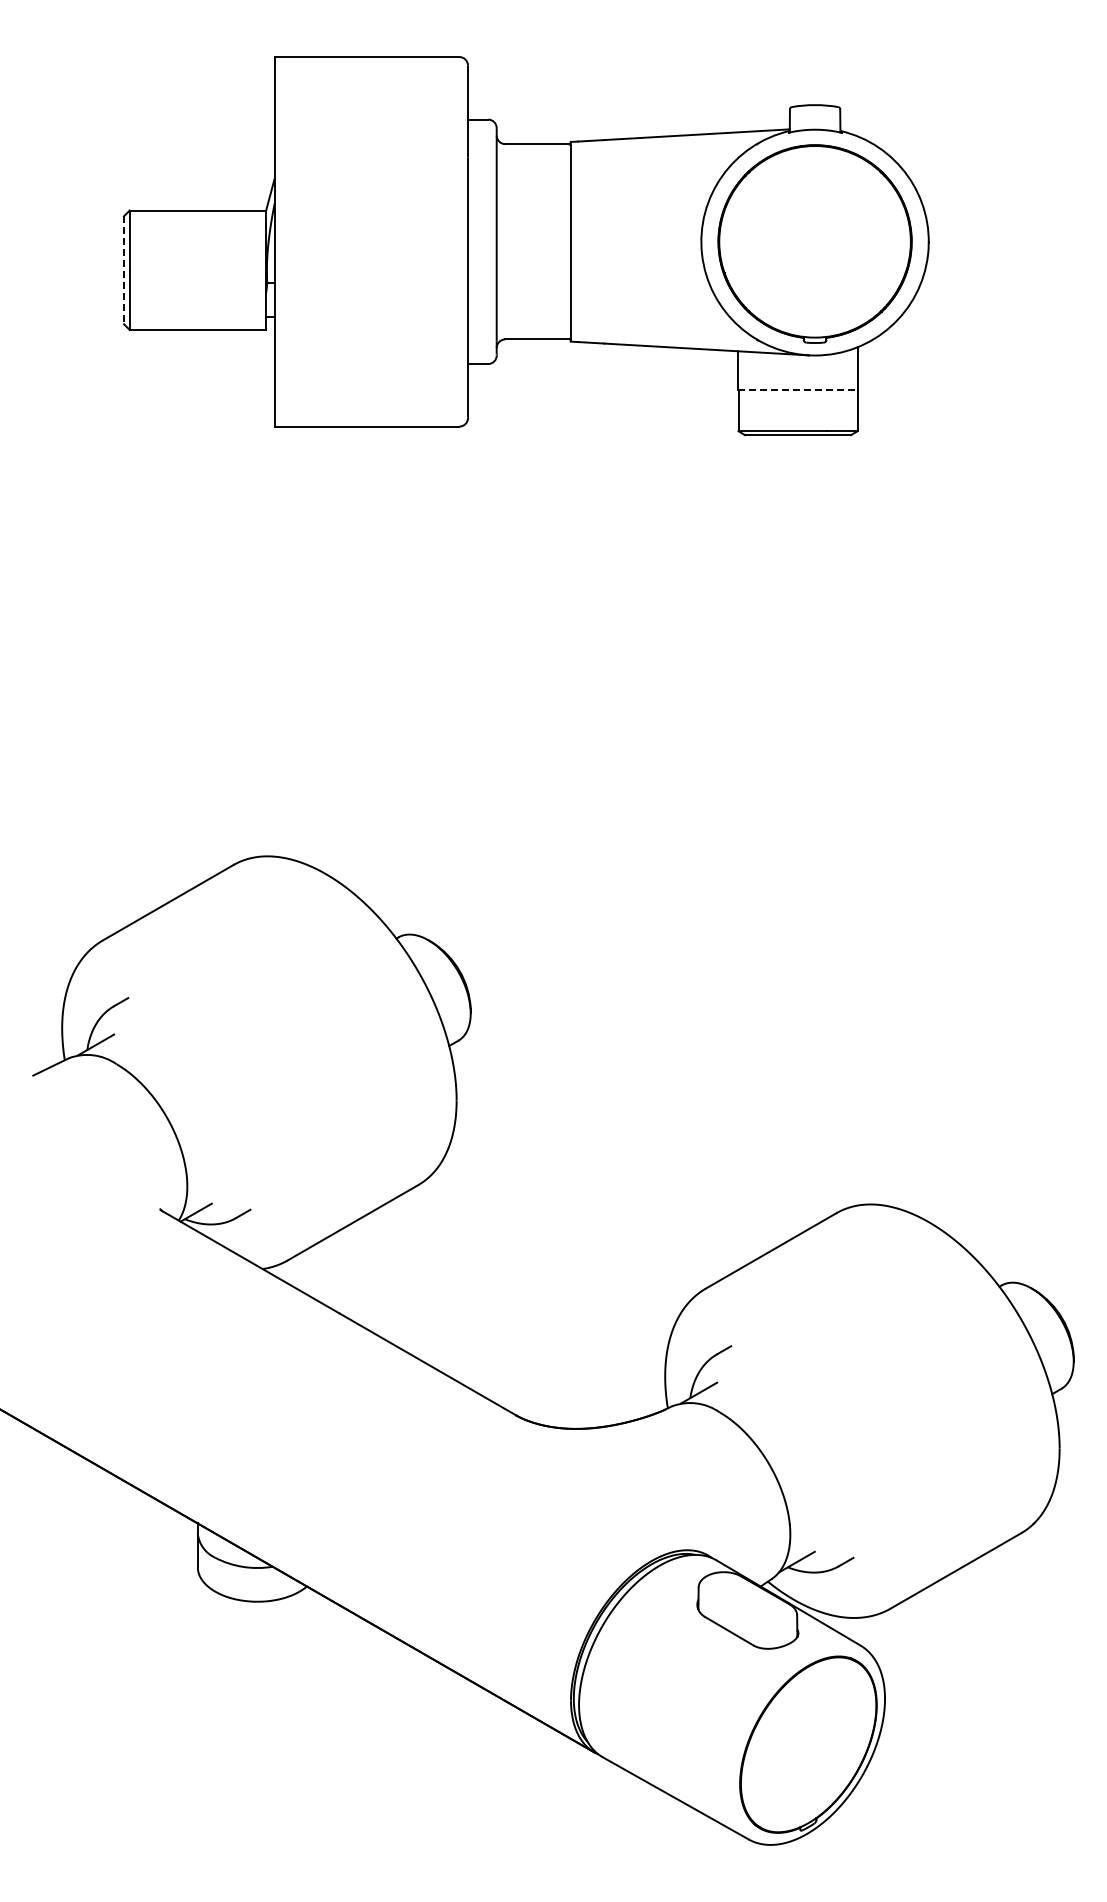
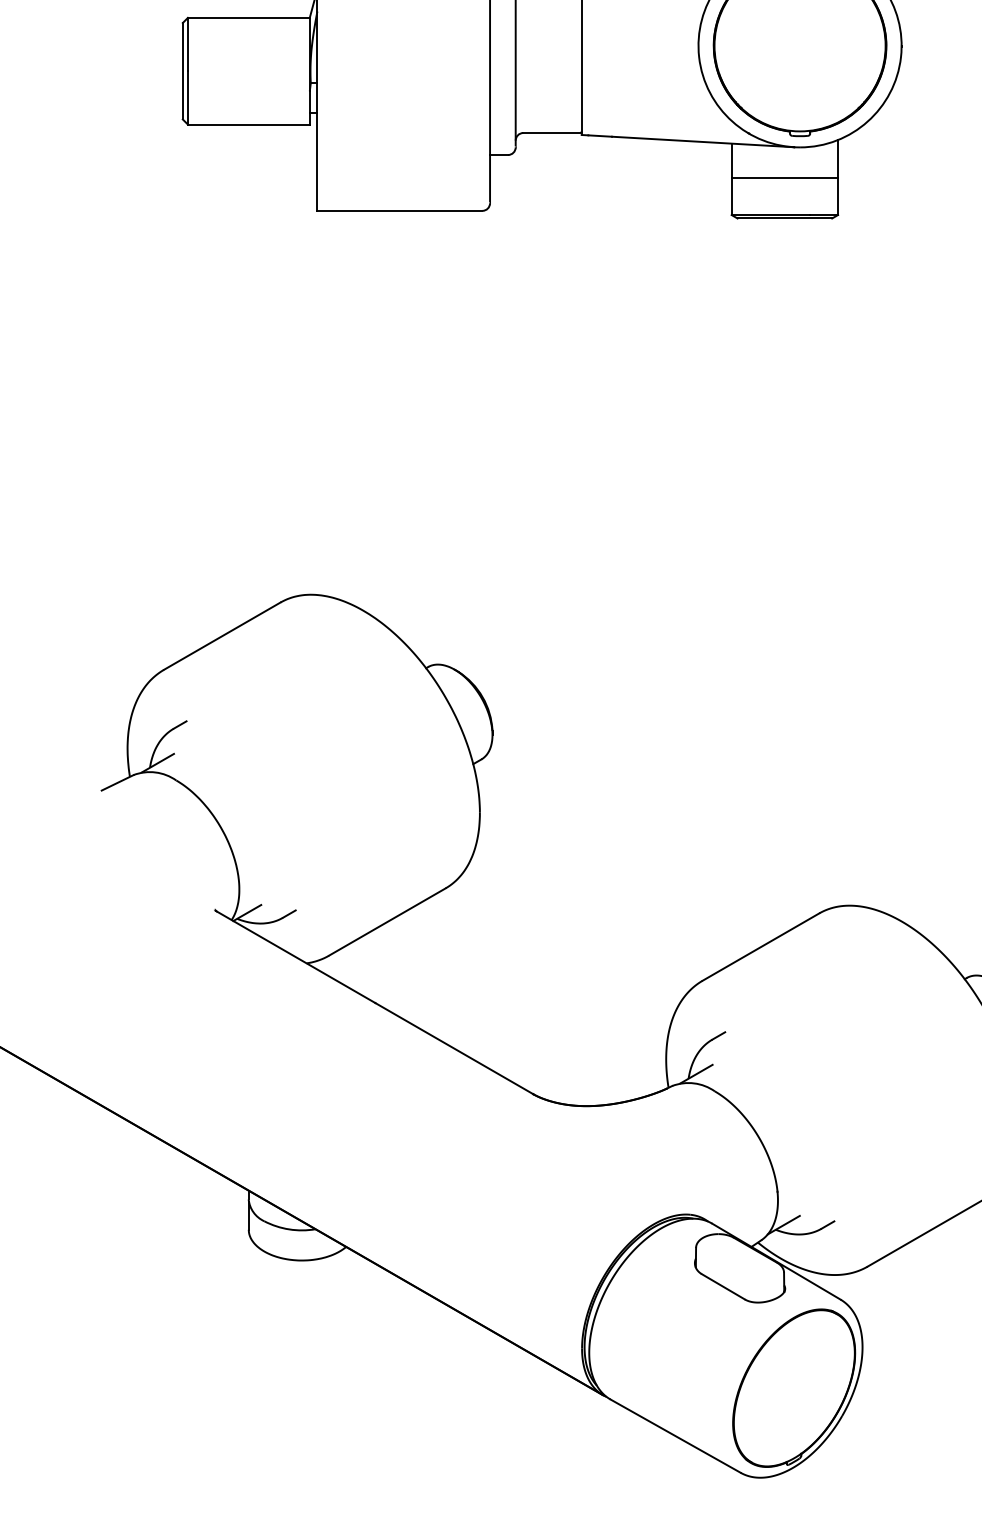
line: (124, 270) -> (183, 71), dashed -> solid
line: (798, 389) -> (785, 177), dashed -> solid

